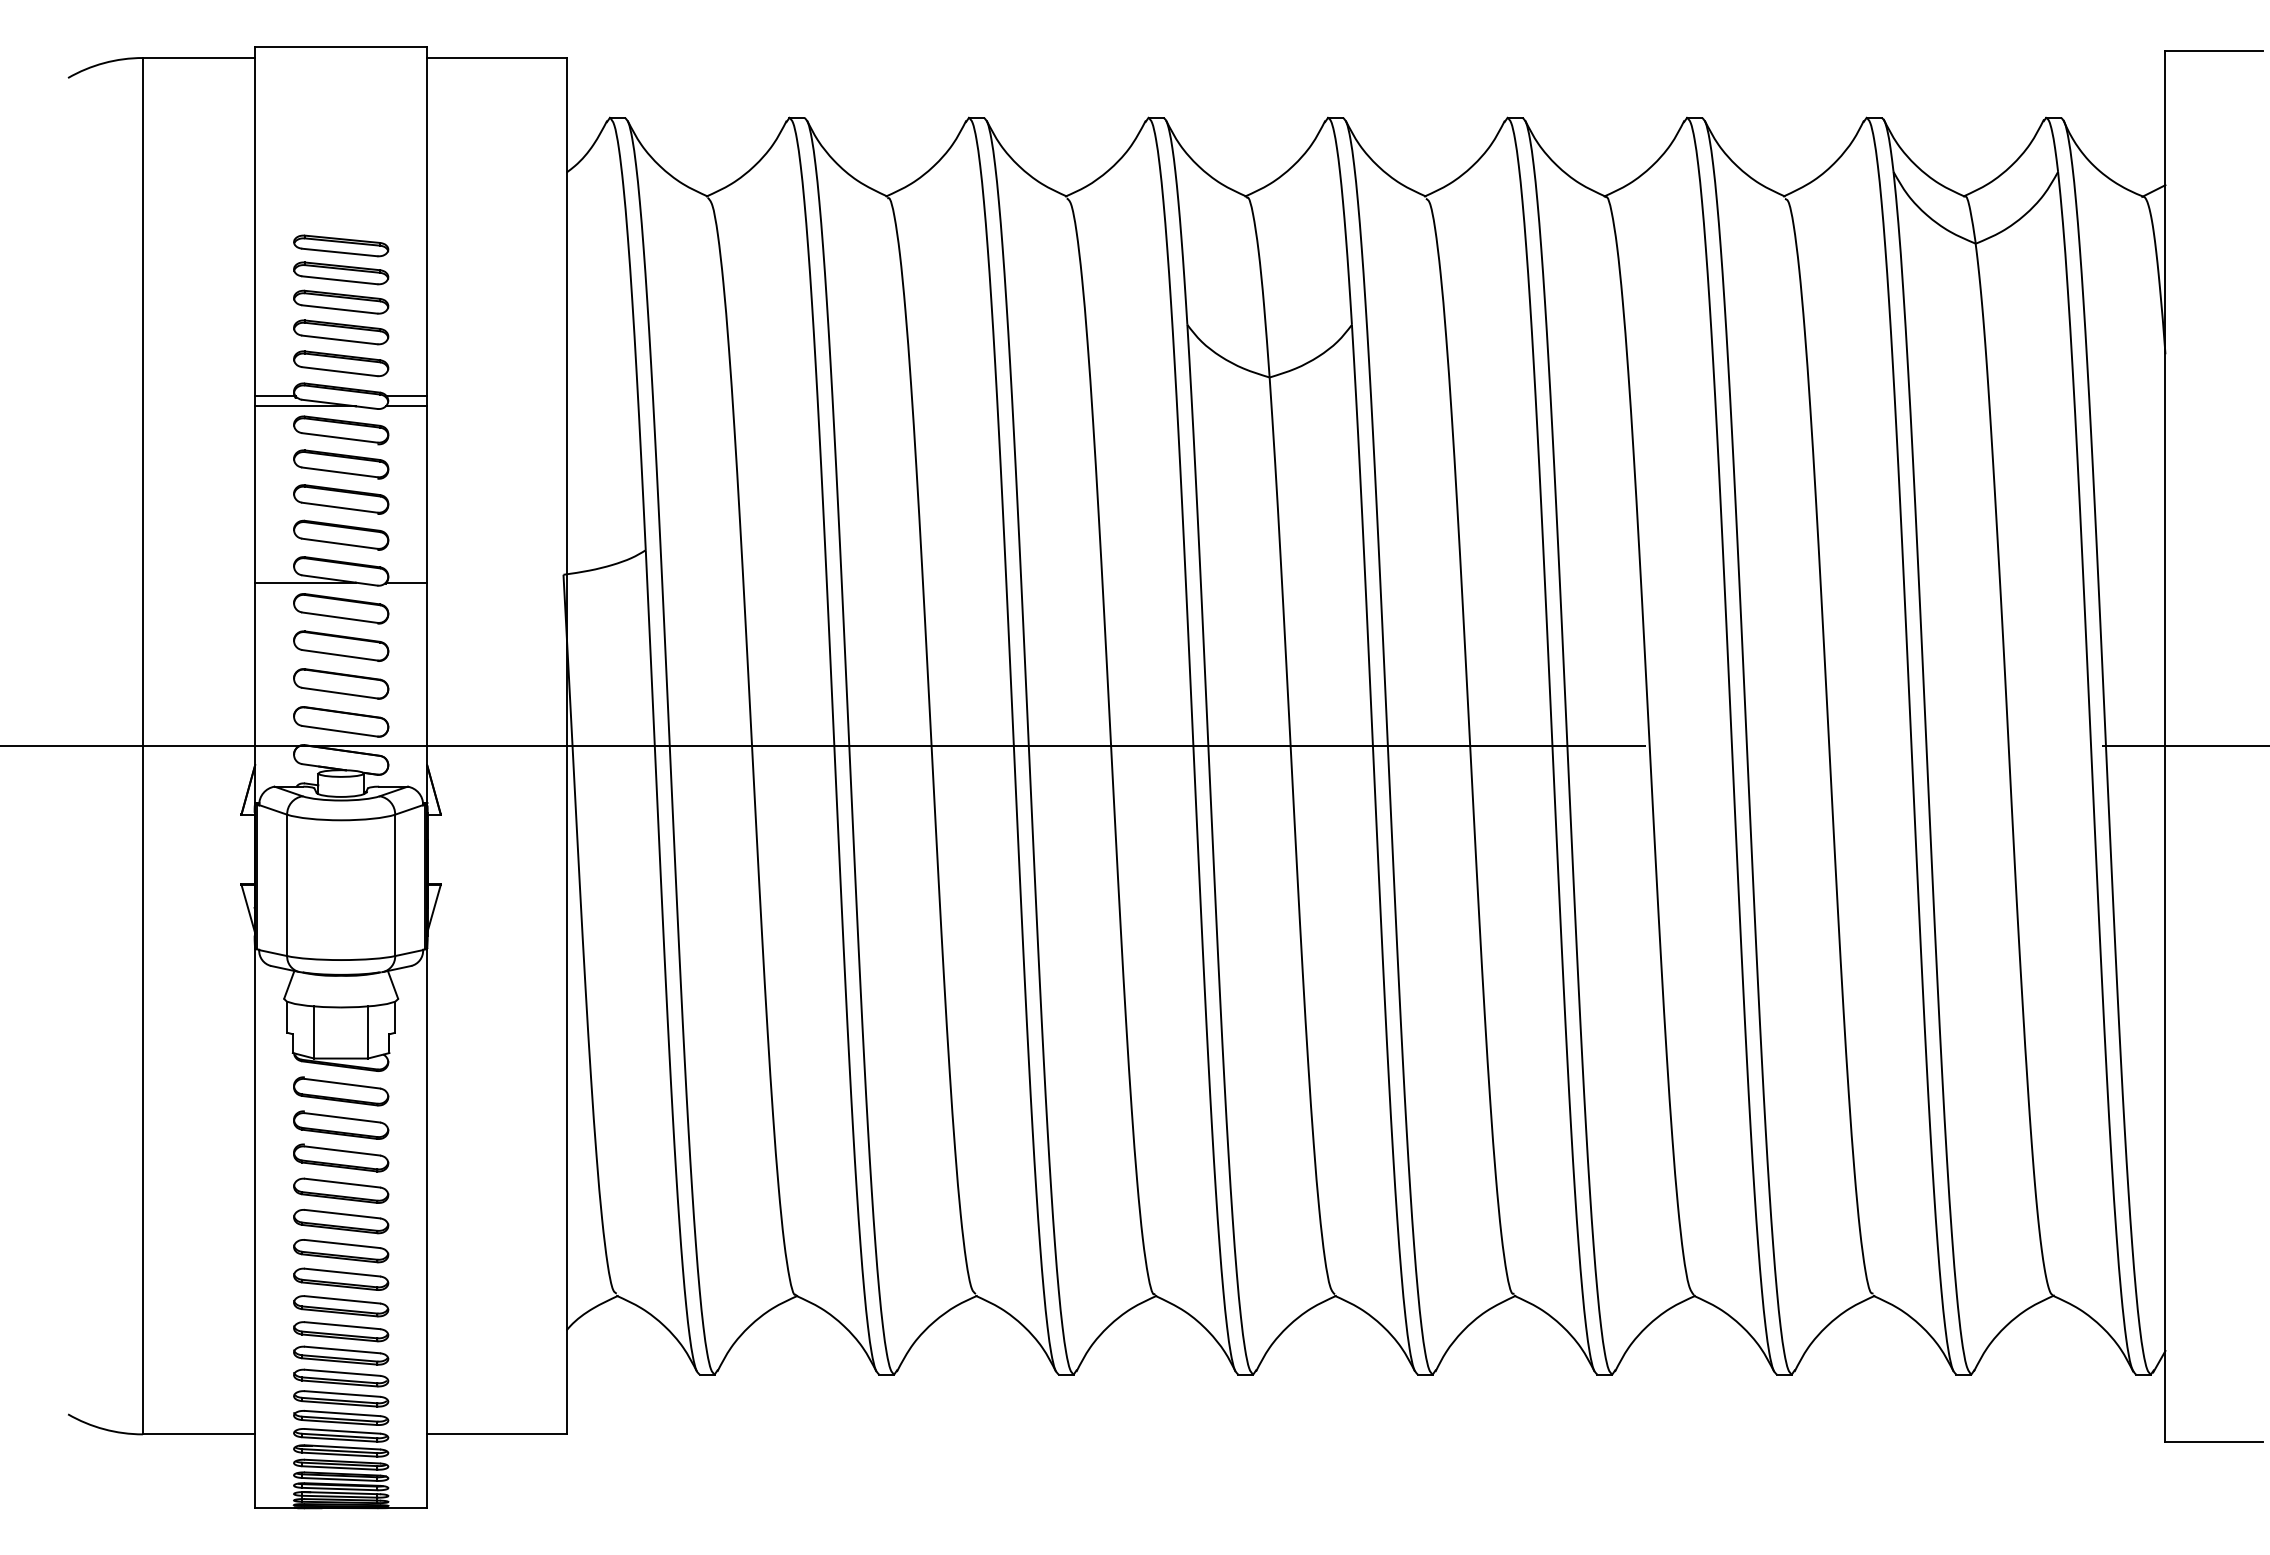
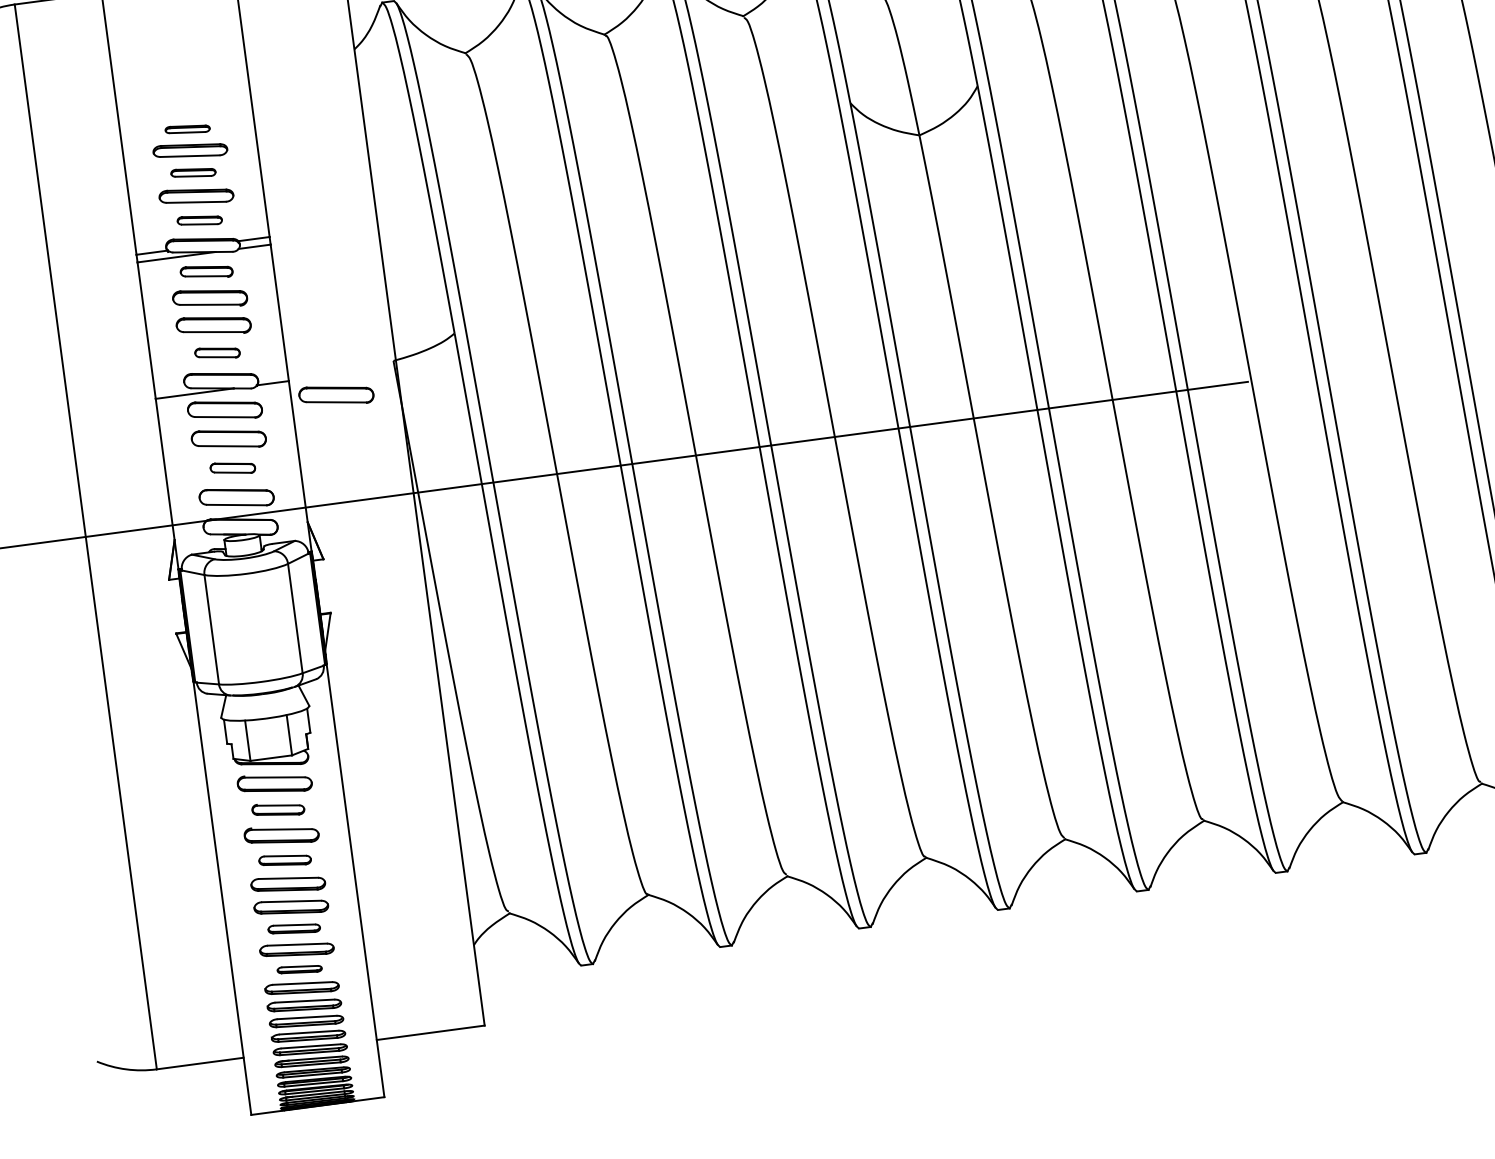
part: (341, 245) -> (187, 129), size x0.6
part: (341, 301) -> (193, 172), size x0.6
part: (341, 363) -> (199, 220), size x0.6
part: (341, 430) -> (206, 272), size x0.7
part: (341, 534) -> (217, 352), size x0.6
part: (485, 608) -> (336, 395), added
part: (341, 683) -> (232, 467), size x0.6
part: (341, 1124) -> (278, 809), size x0.7
part: (341, 1190) -> (285, 860), size x0.7
part: (341, 1278) -> (294, 928), size x0.7
part: (341, 1331) -> (299, 969), size x0.6

